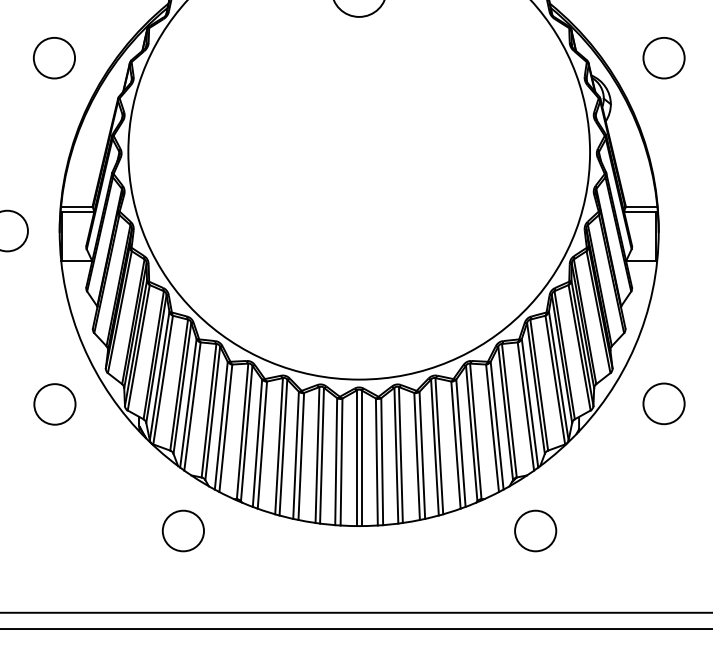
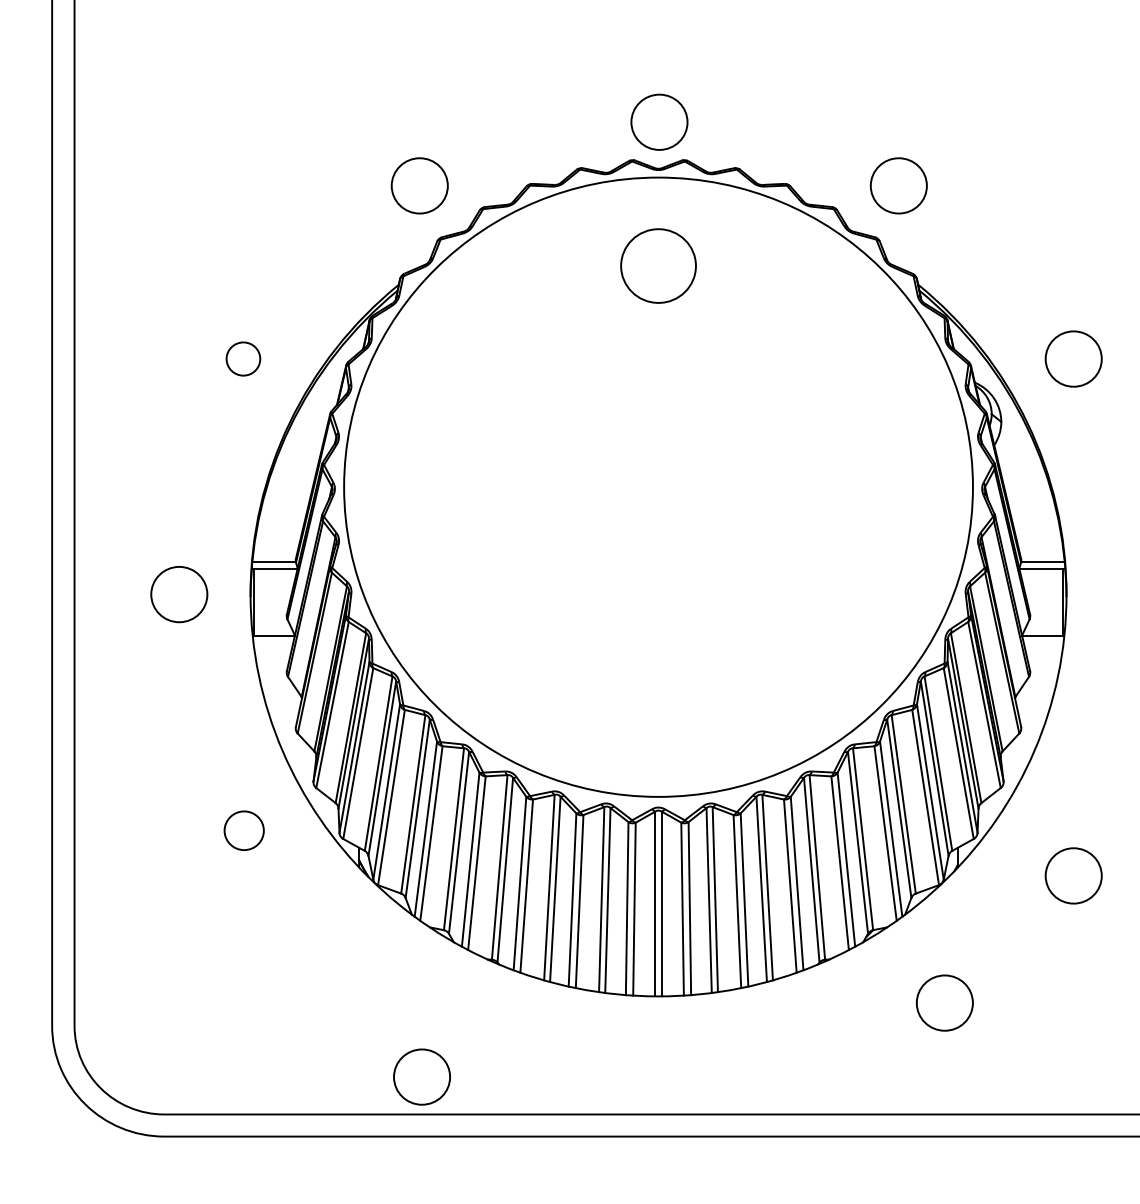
part: (54, 57) -> (243, 358), size x0.6
part: (663, 403) -> (1073, 875), moved
part: (55, 404) -> (244, 830), size x0.7
part: (182, 530) -> (421, 1076), moved
part: (535, 530) -> (944, 1002), moved

